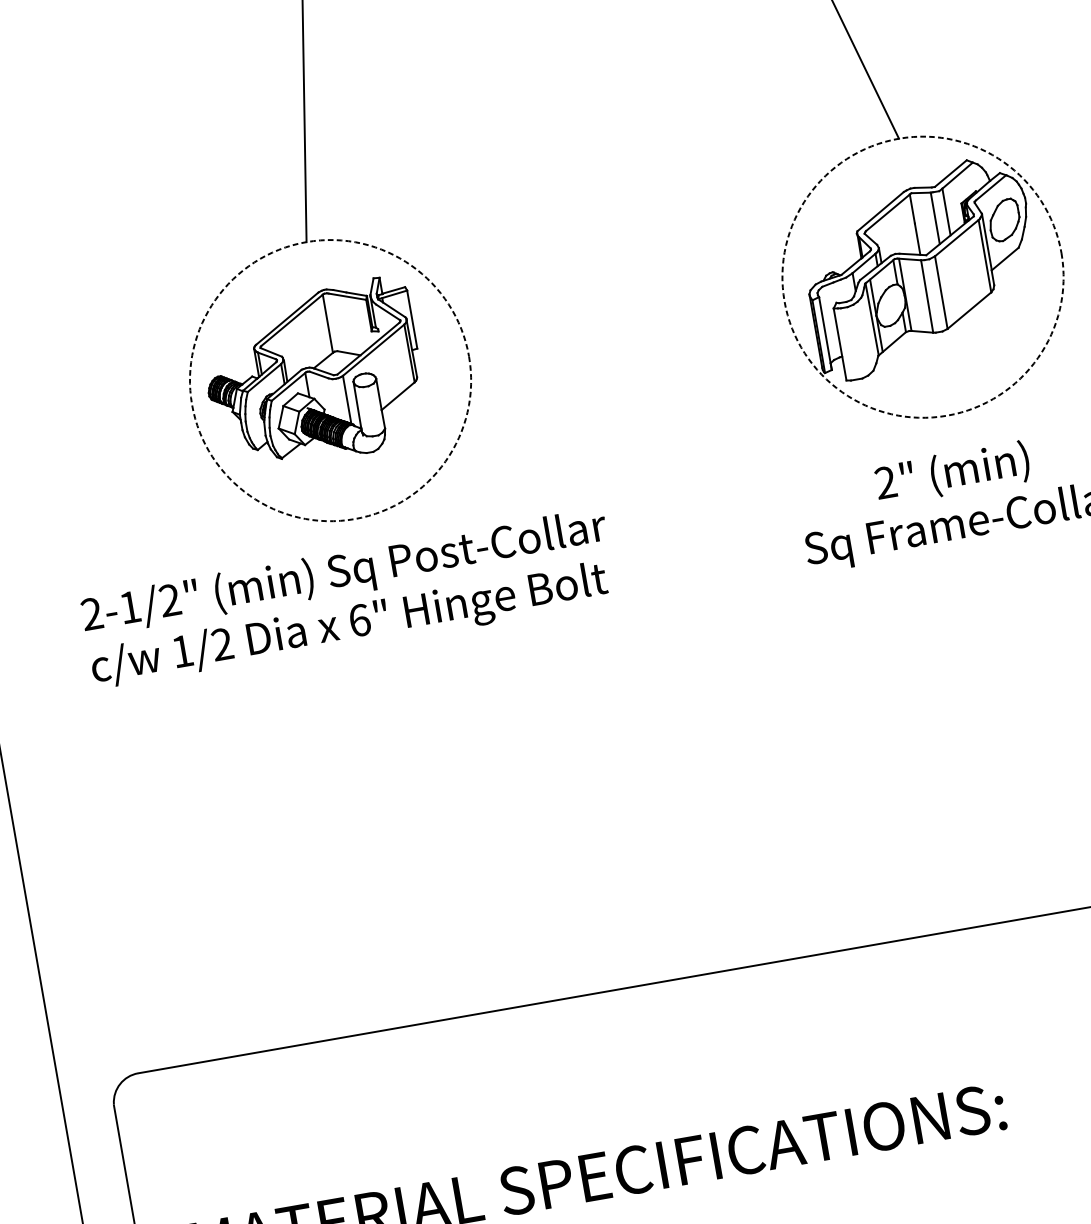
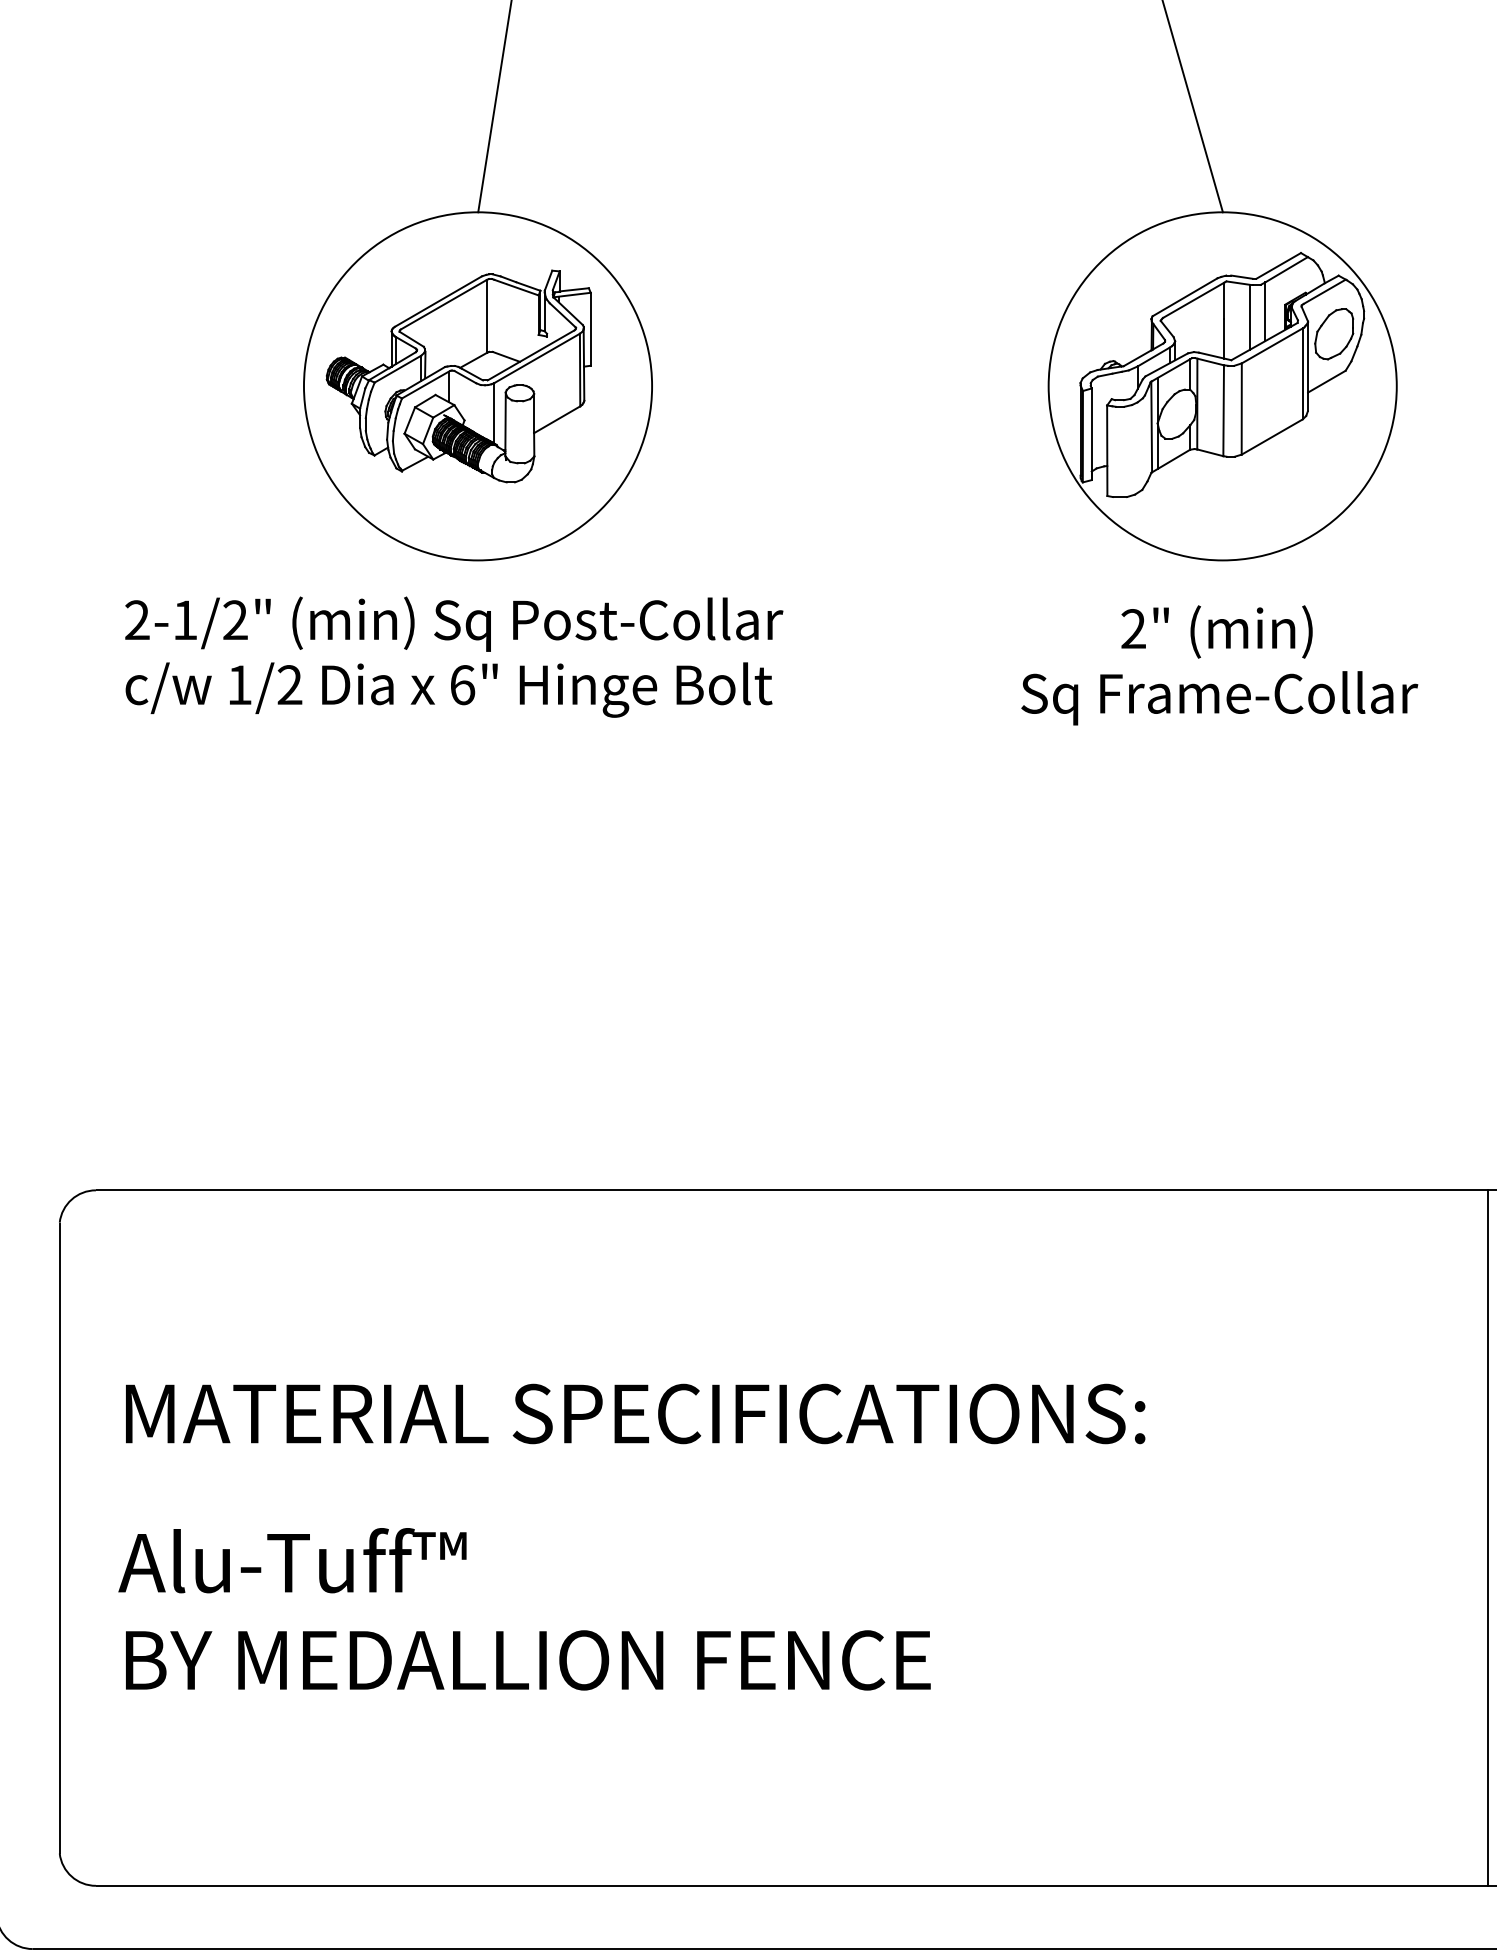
circle: (922, 277) -> (1222, 386), dashed -> solid
circle: (330, 380) -> (477, 386), dashed -> solid

